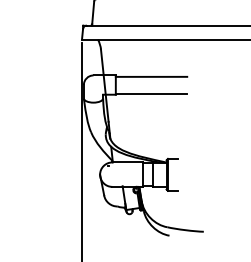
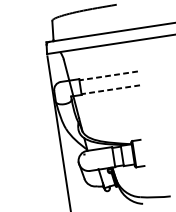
line: (151, 76) -> (108, 75), solid -> dashed
line: (151, 93) -> (110, 89), solid -> dashed

